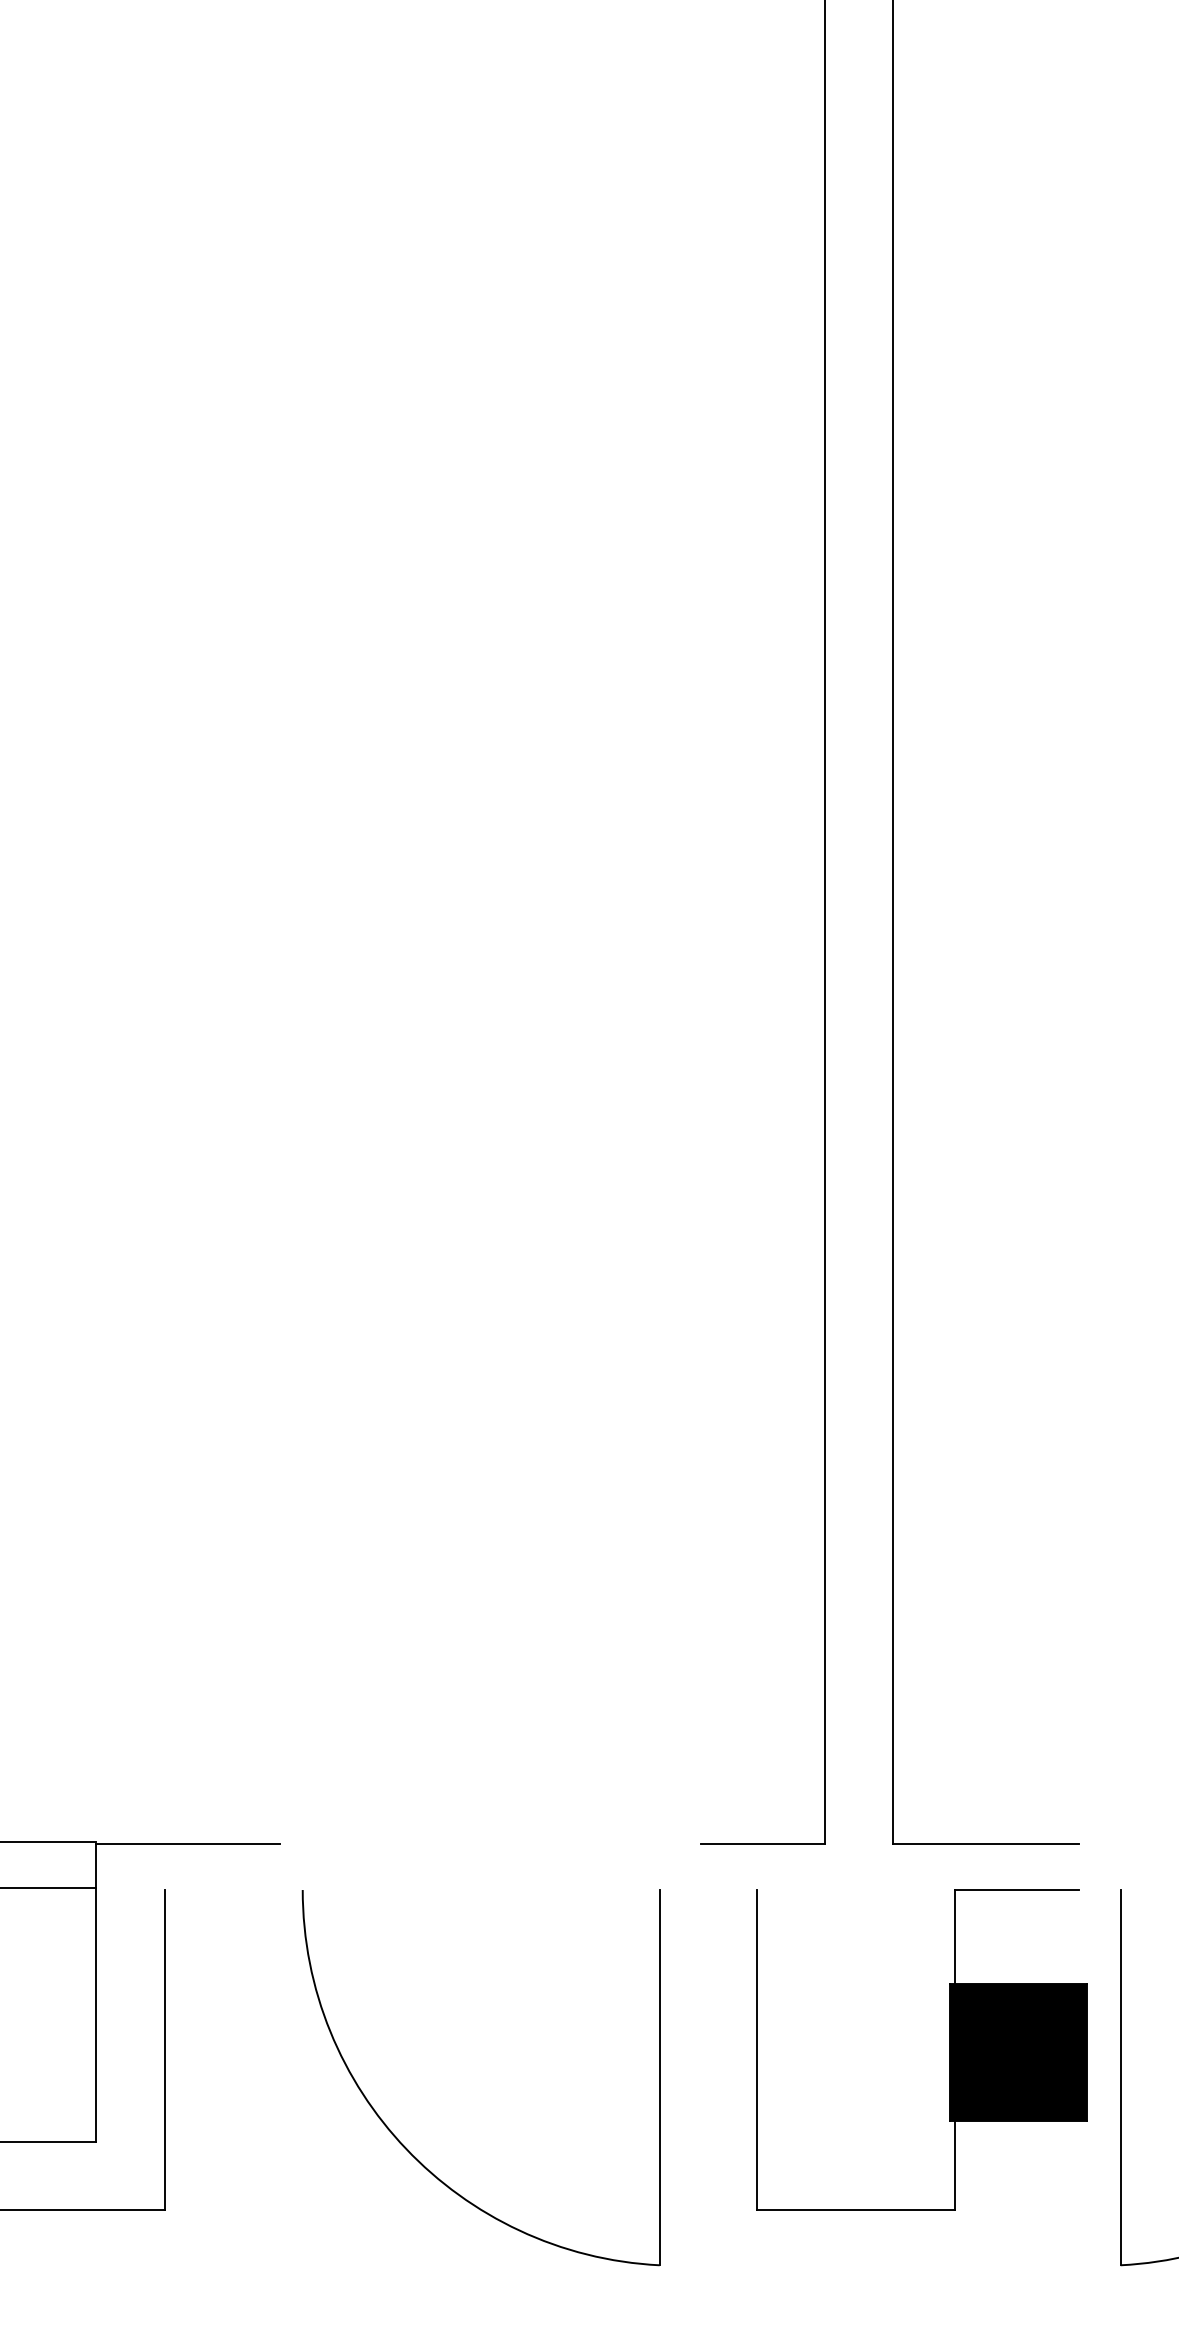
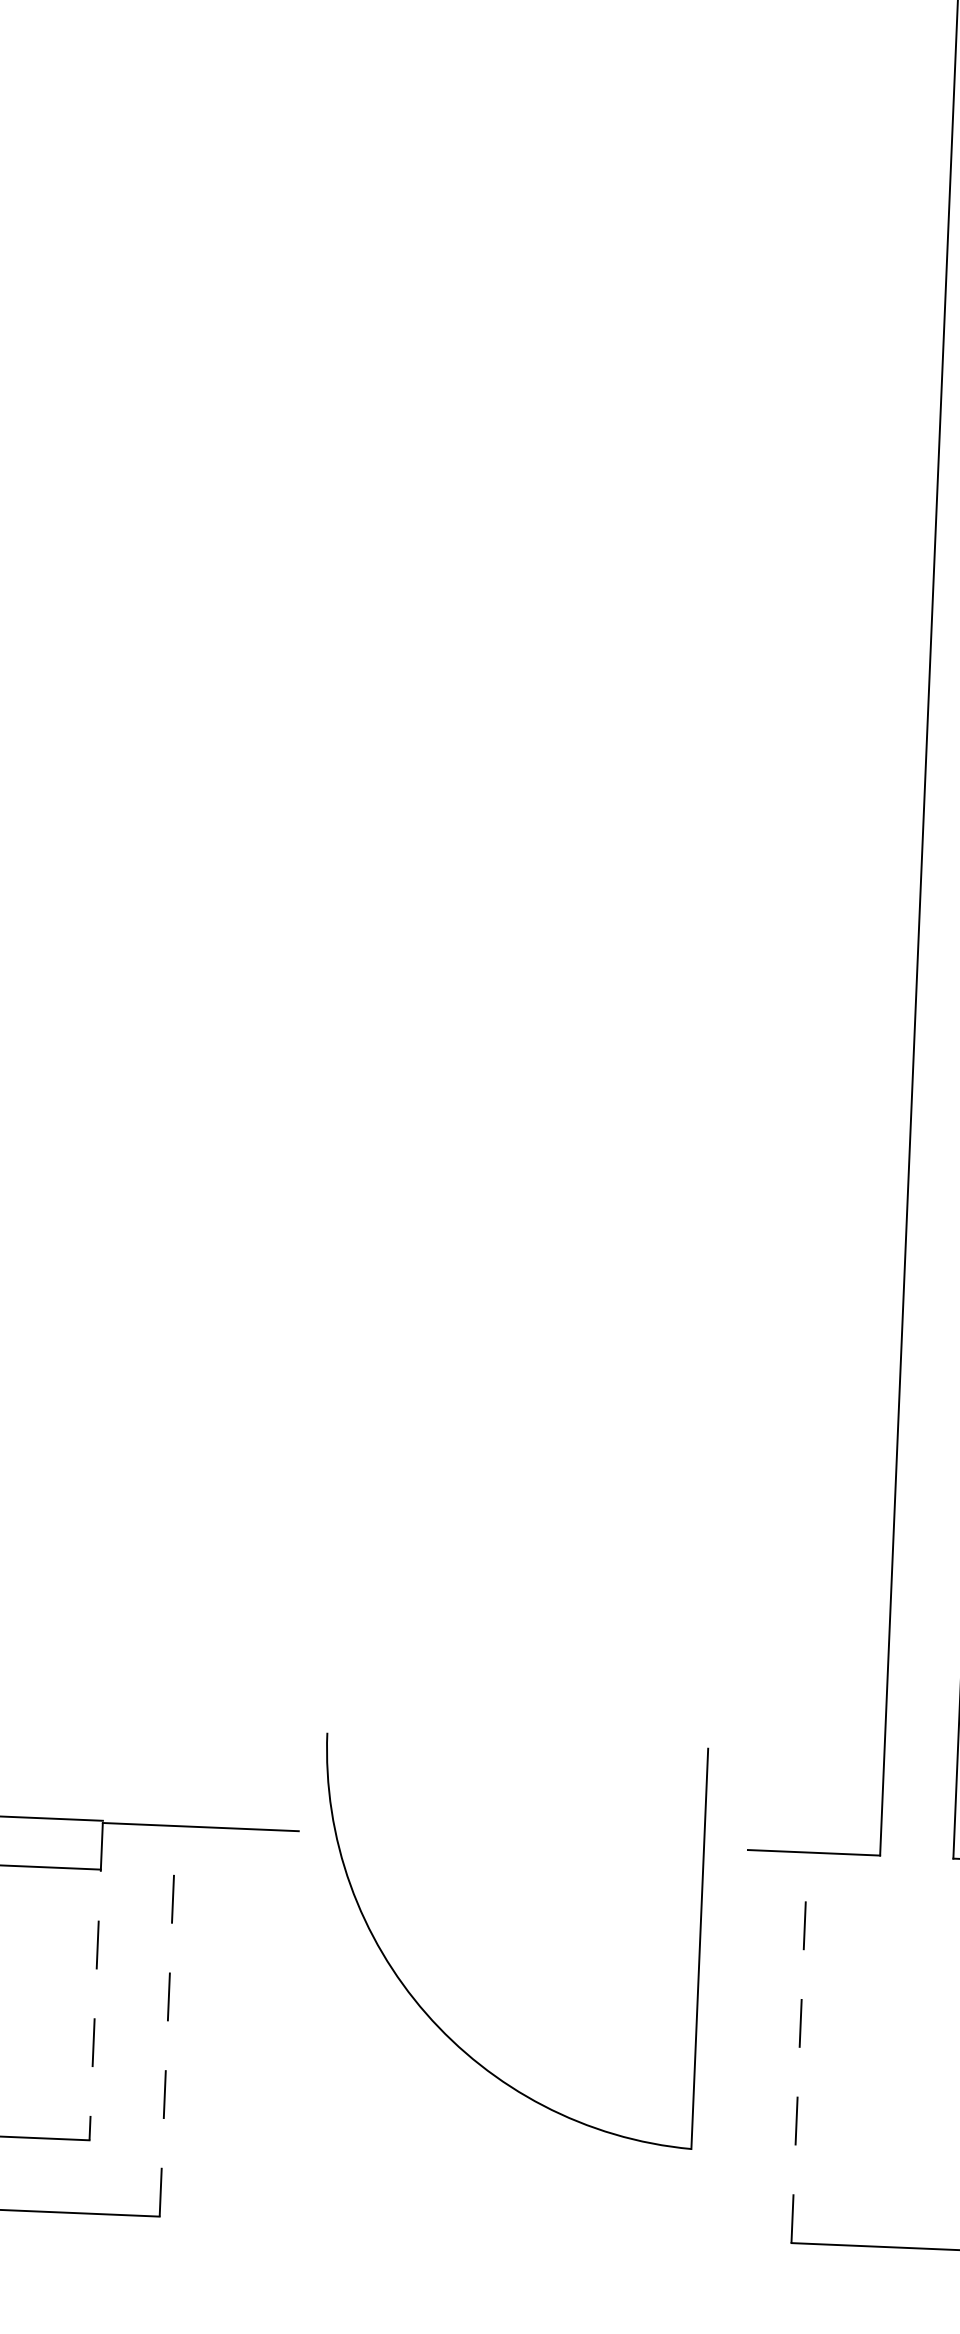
line: (96, 1993) -> (96, 1982), solid -> dashed
line: (164, 2049) -> (166, 2044), solid -> dashed
line: (757, 2049) -> (799, 2071), solid -> dashed
part: (408, 2149) -> (428, 2014), moved

